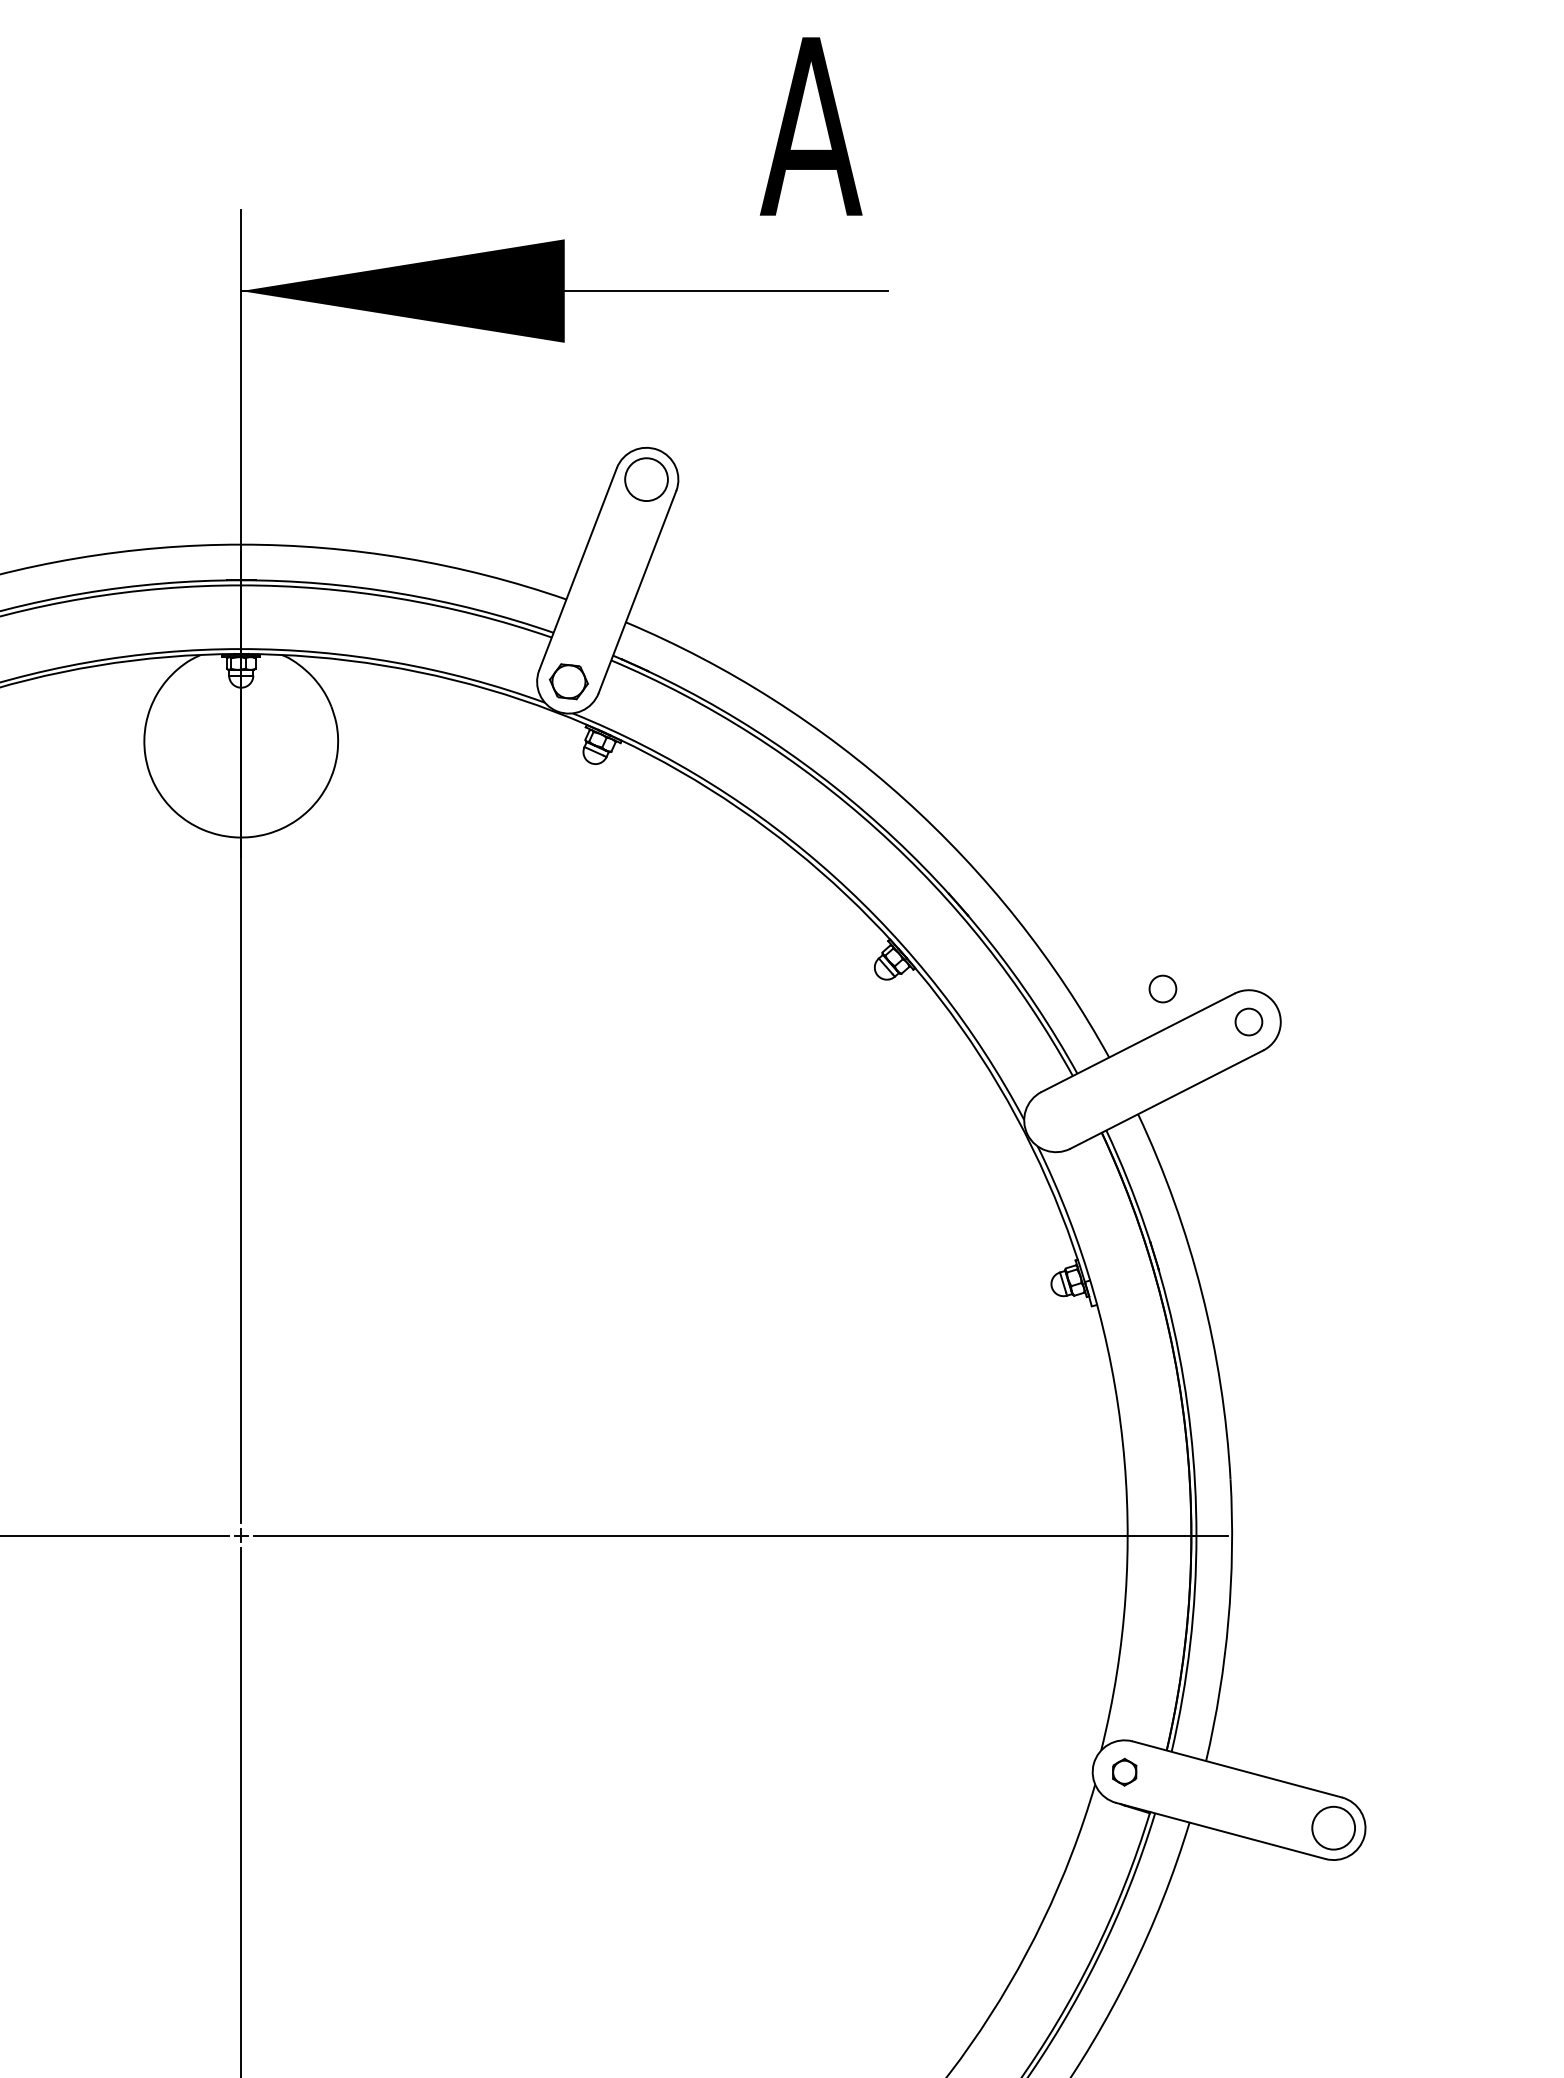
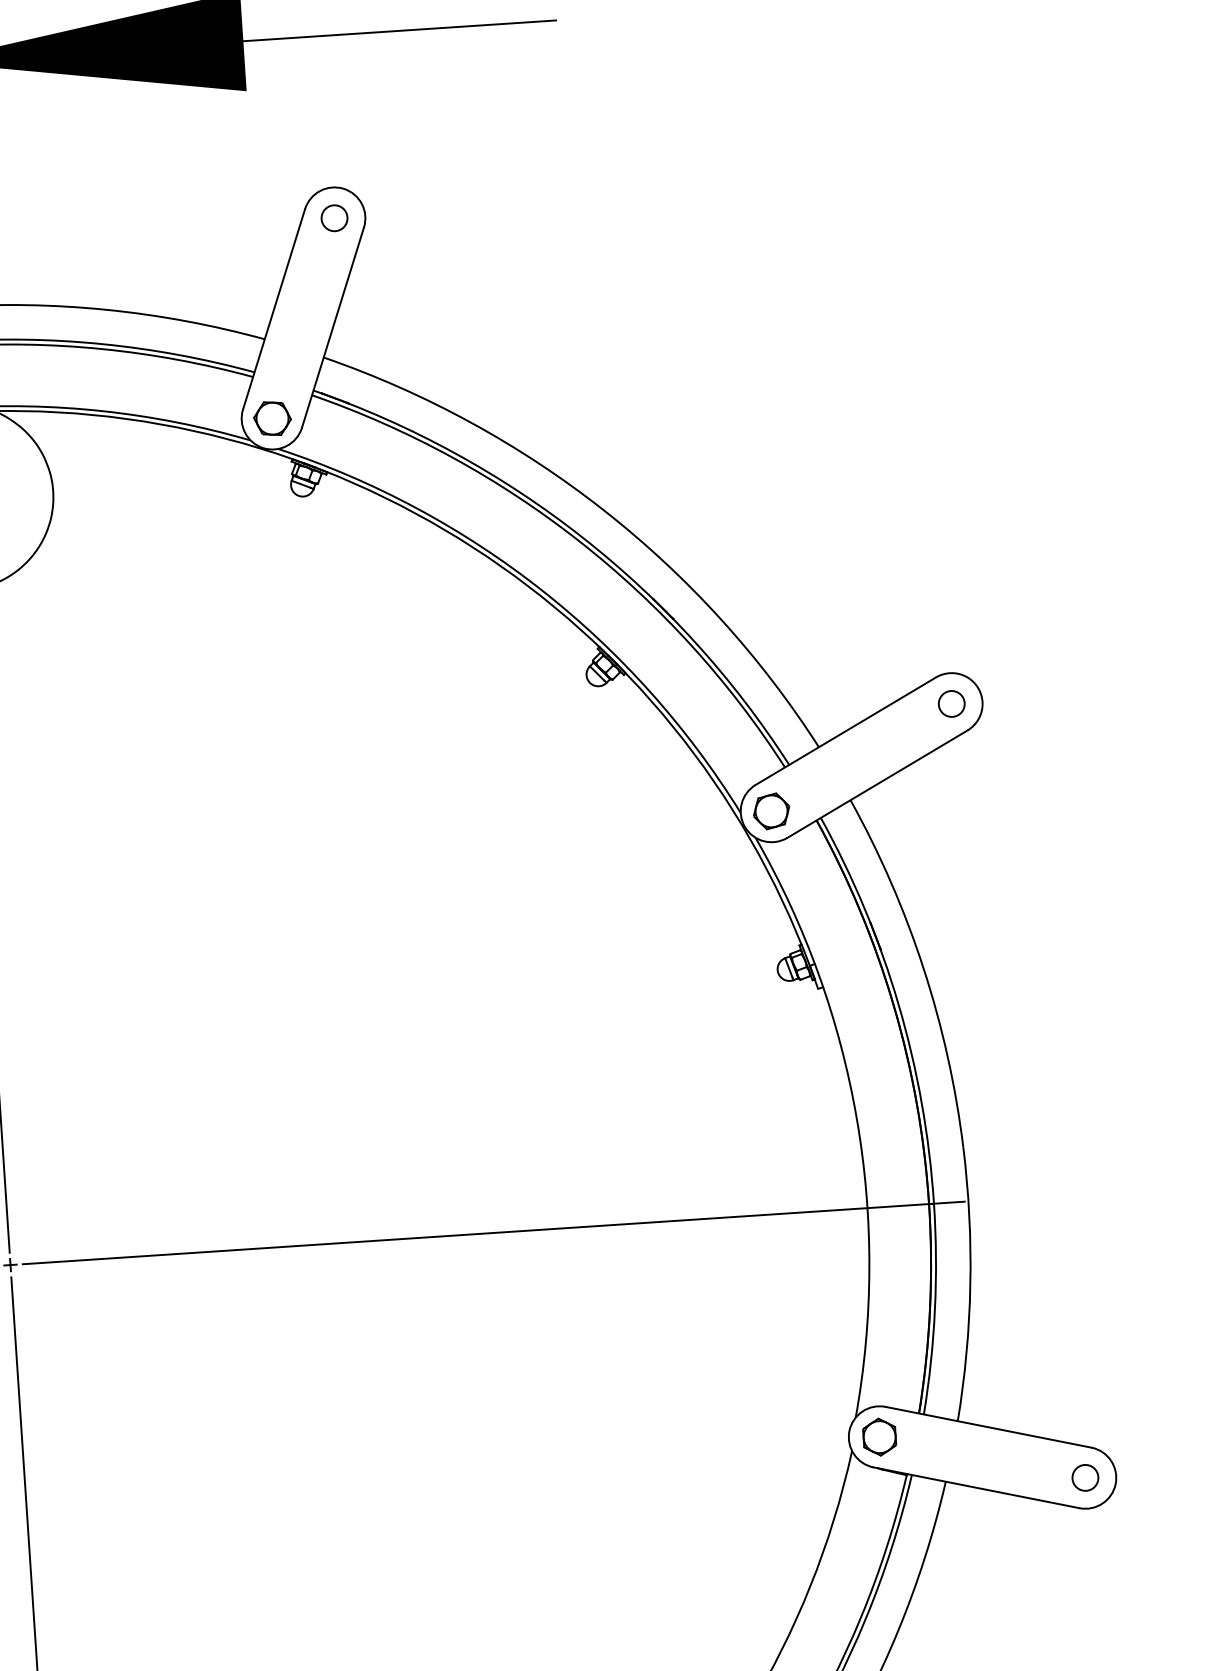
circle: (646, 479) -> (334, 218), size x0.62
circle: (1162, 988) -> (866, 677), removed
part: (1055, 1120) -> (771, 811), added
part: (1124, 1772) -> (879, 1437), size x1.43
circle: (1333, 1827) -> (1085, 1477), size x0.62

